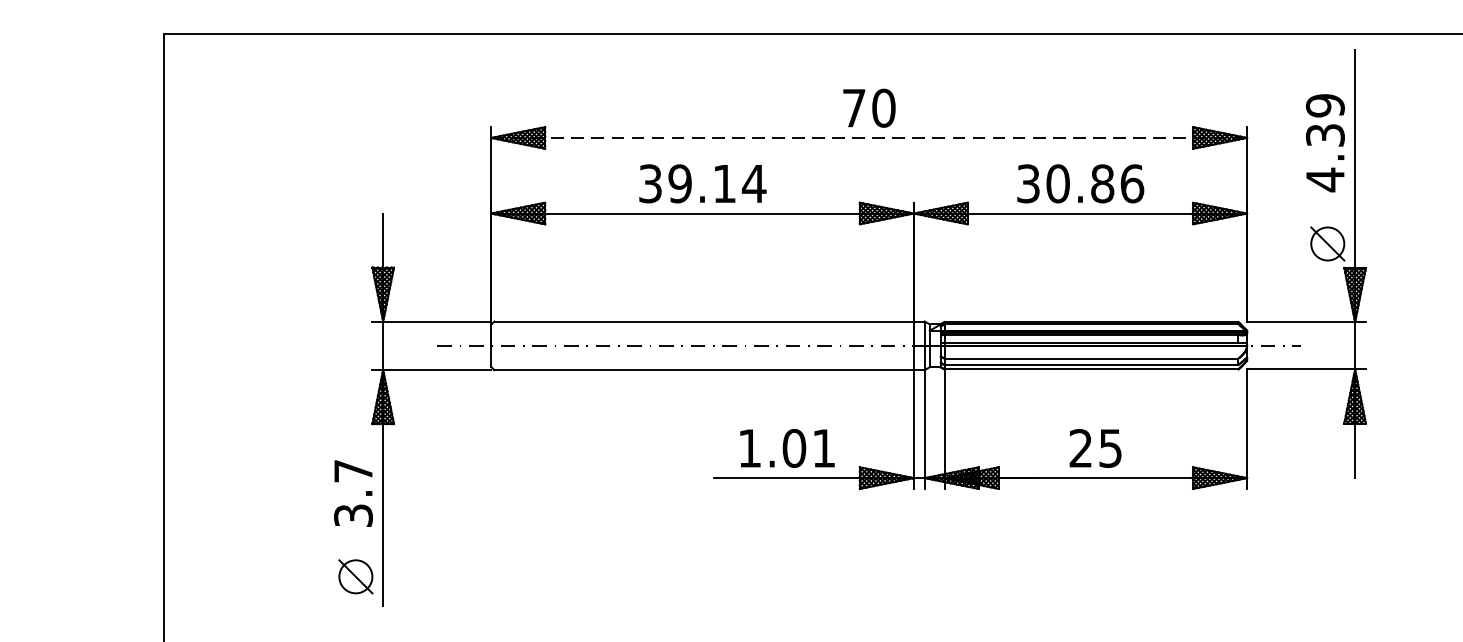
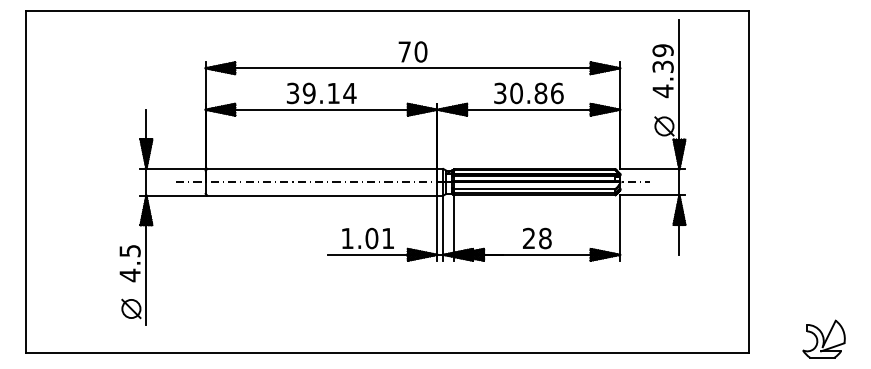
line: (870, 138) -> (413, 68), dashed -> solid
text: (1110, 448) -> (545, 238), 25 -> 28
text: (352, 493) -> (129, 263), 3.7 -> 4.5

